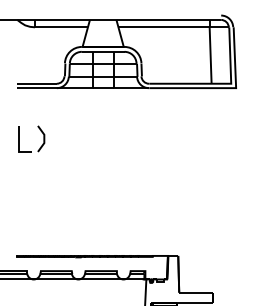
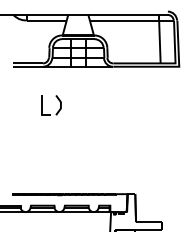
part: (40, 131) -> (58, 99), moved

